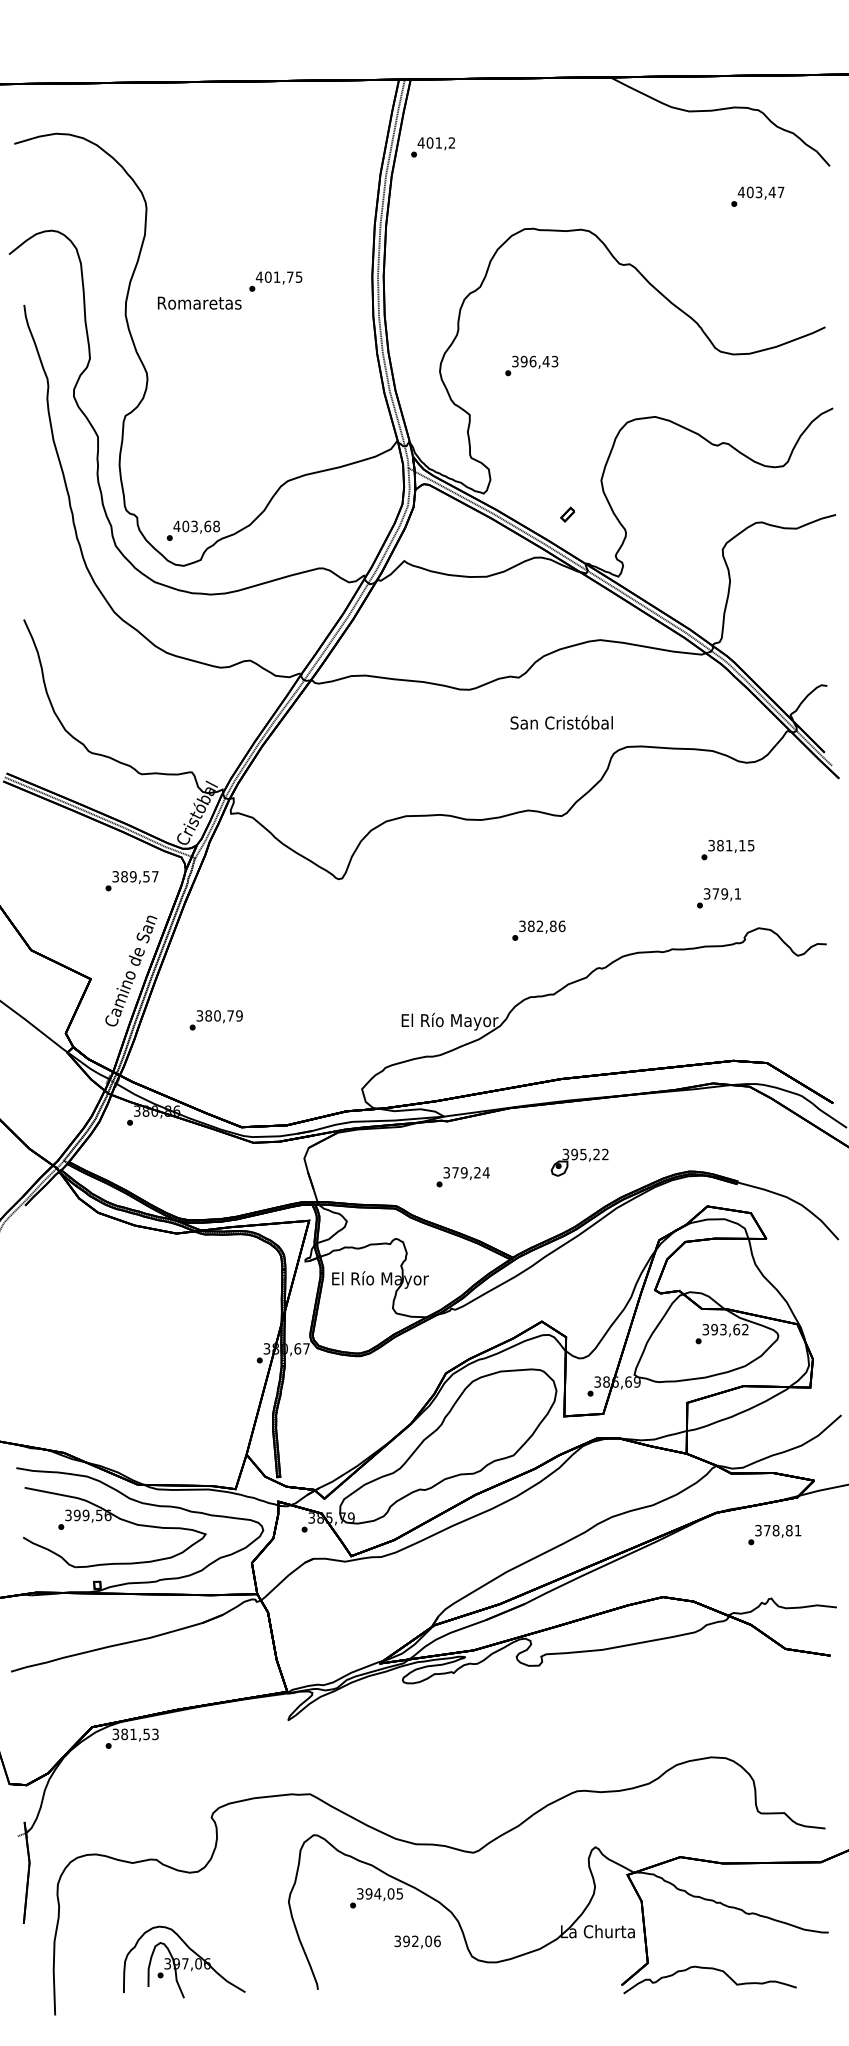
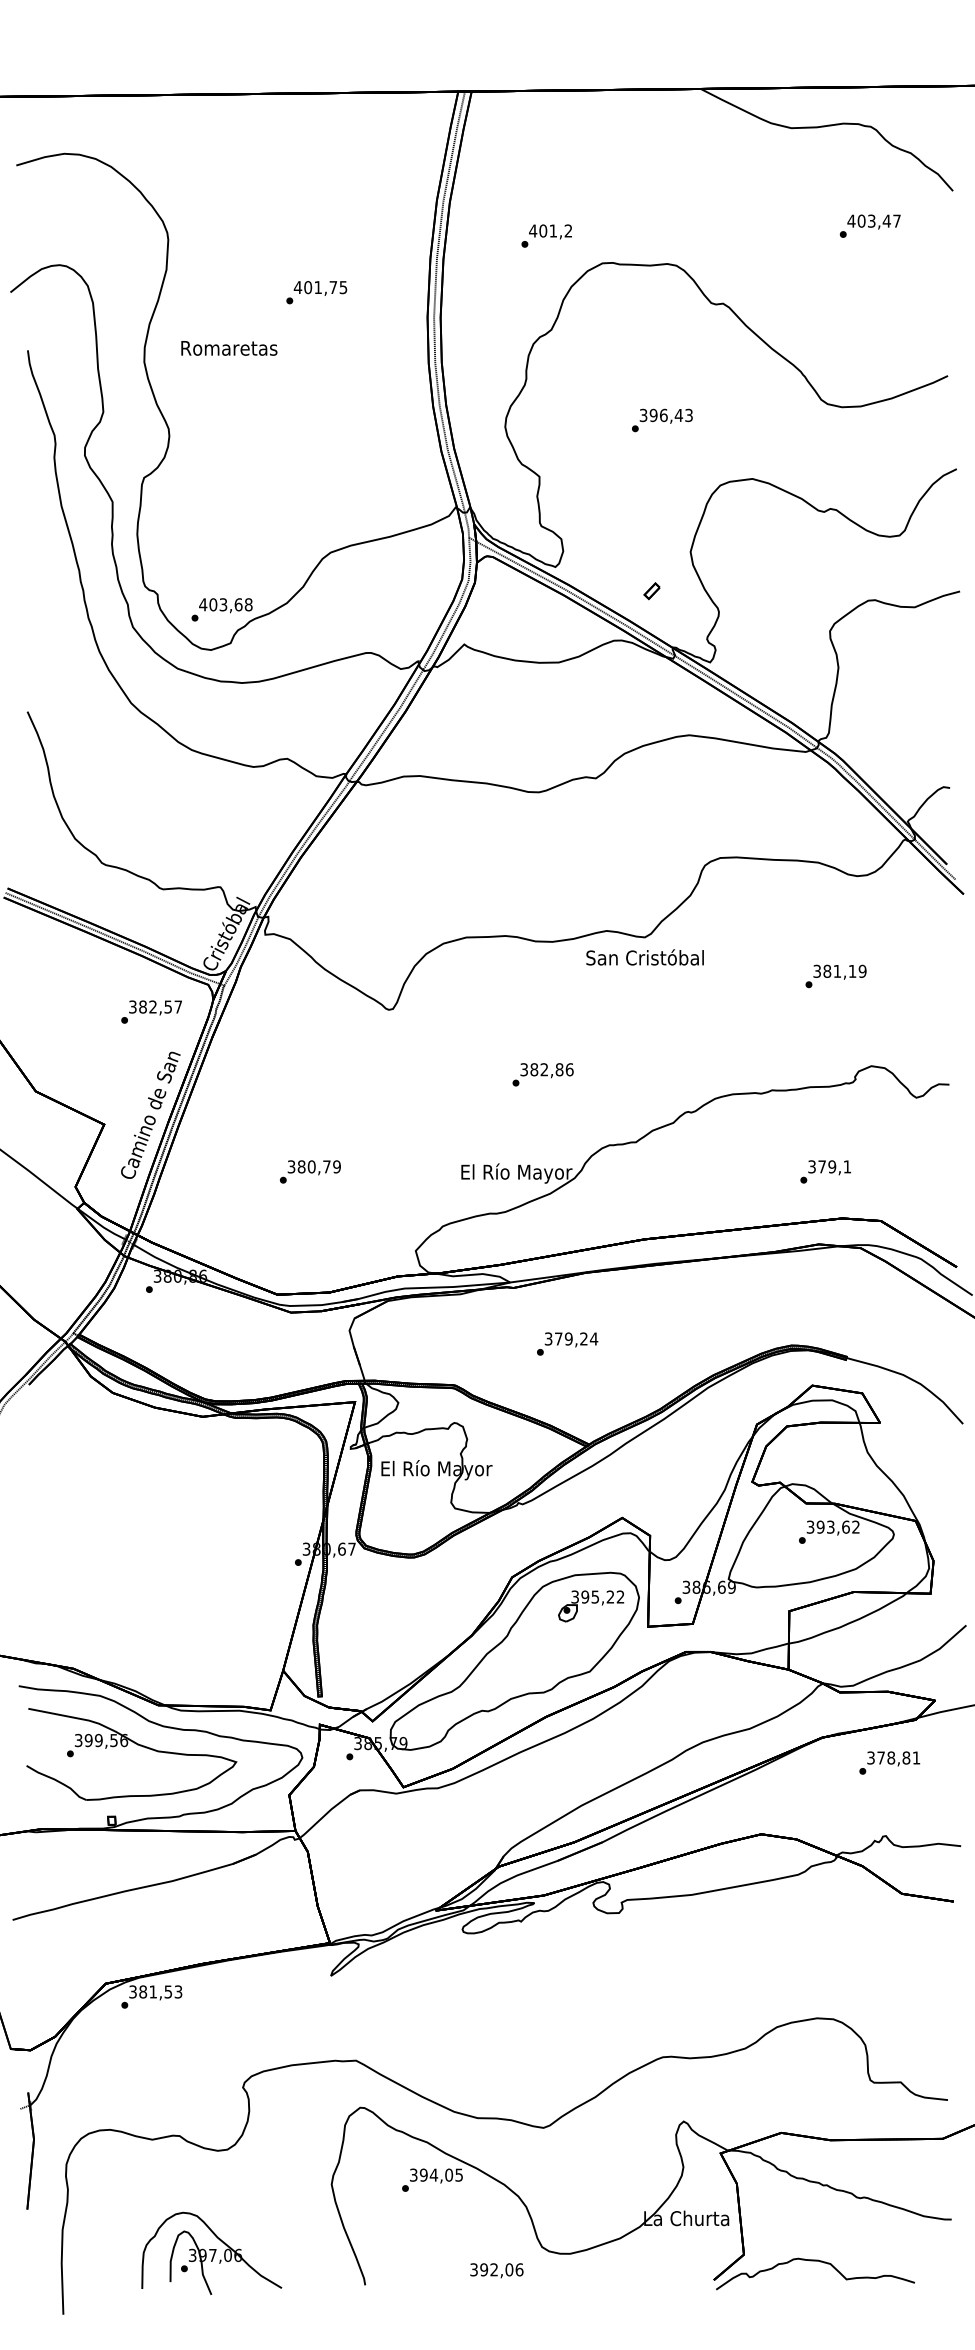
text: (432, 147) -> (546, 236), moved
text: (275, 281) -> (316, 292), moved
text: (531, 365) -> (662, 419), moved
text: (561, 722) -> (644, 957), moved
text: (750, 845) -> (861, 971), 381,15 -> 381,19
text: (132, 876) -> (152, 1006), 389,57 -> 382,57
text: (718, 898) -> (825, 1172), moved
text: (538, 930) -> (542, 1074), moved
text: (215, 1020) -> (309, 1172), moved
part: (579, 1162) -> (590, 1606), moved
text: (462, 1177) -> (566, 1344), moved
text: (417, 1941) -> (496, 2269), moved

